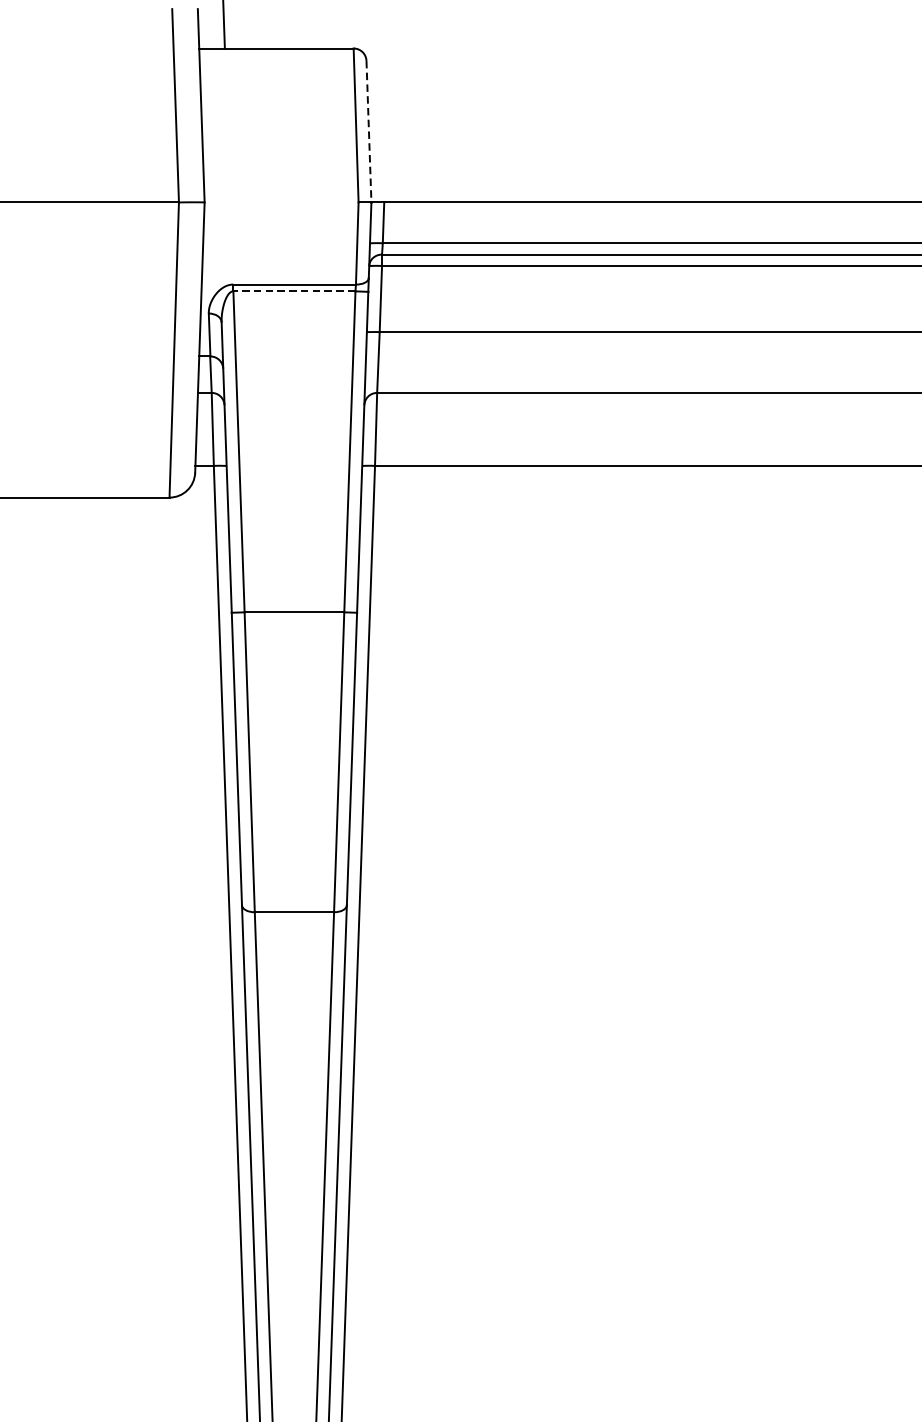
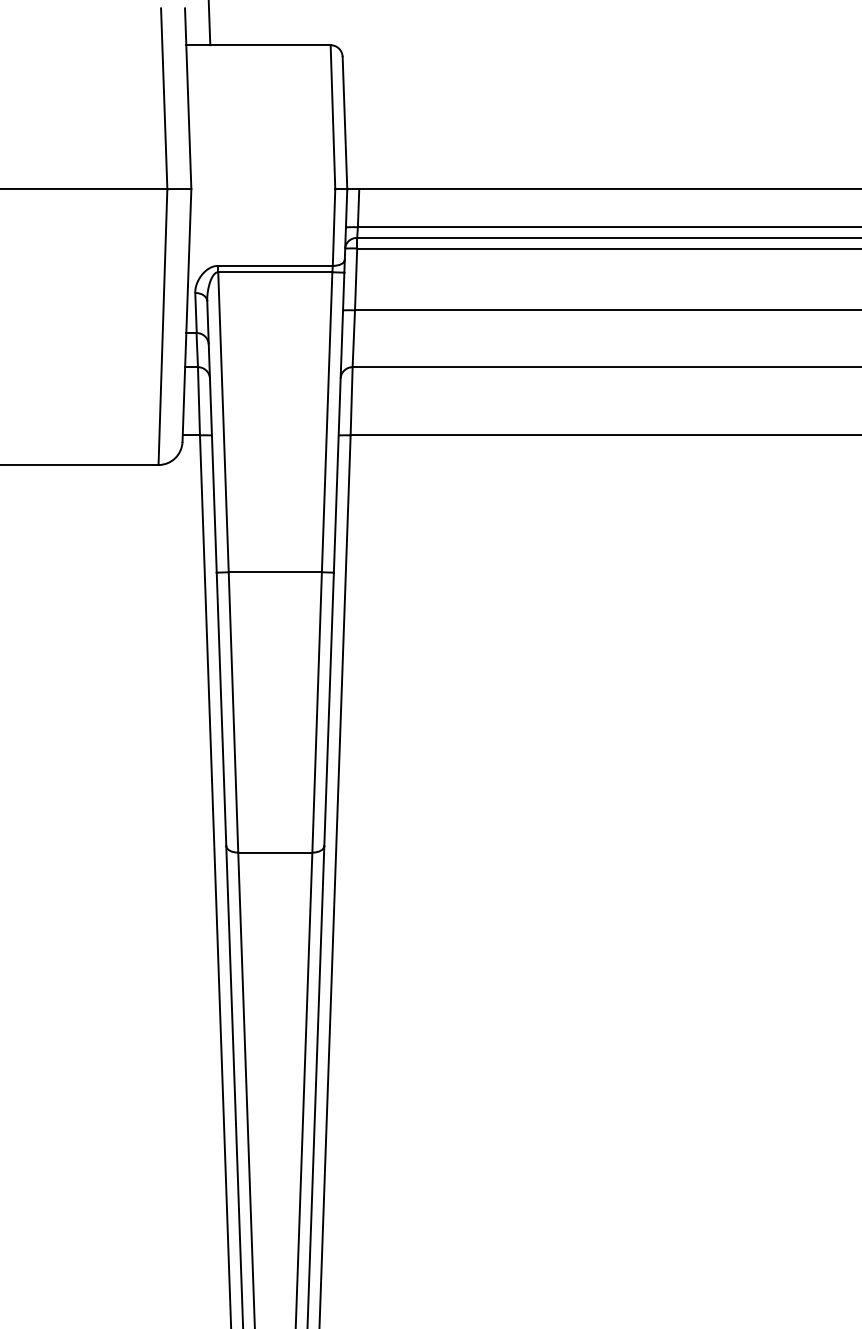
line: (368, 132) -> (344, 123), dashed -> solid
line: (293, 291) -> (274, 272), dashed -> solid

